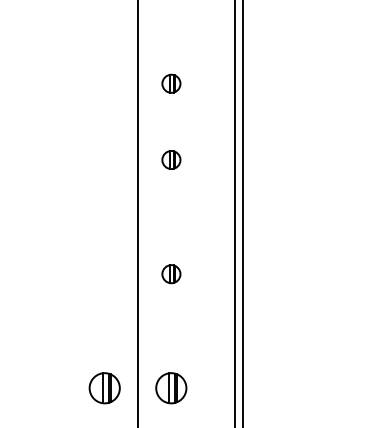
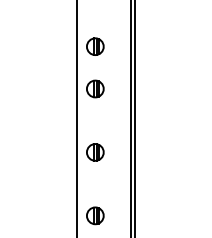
part: (171, 83) -> (95, 46), size x1.67
part: (171, 159) -> (95, 88), size x1.67
part: (171, 274) -> (95, 152), size x1.67
part: (105, 387) -> (58, 215), removed

